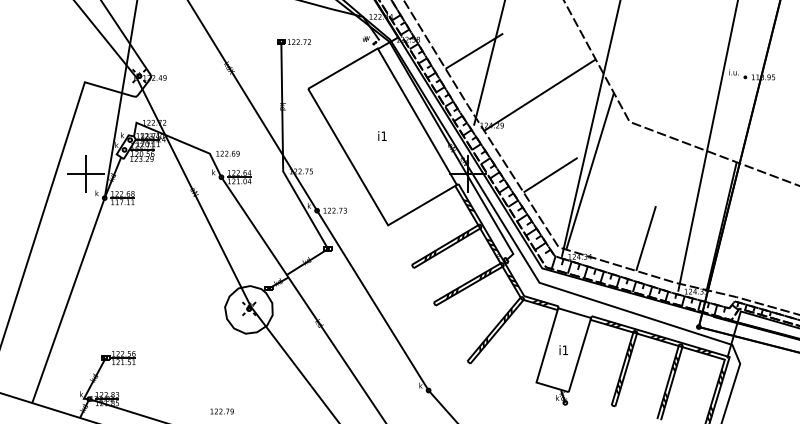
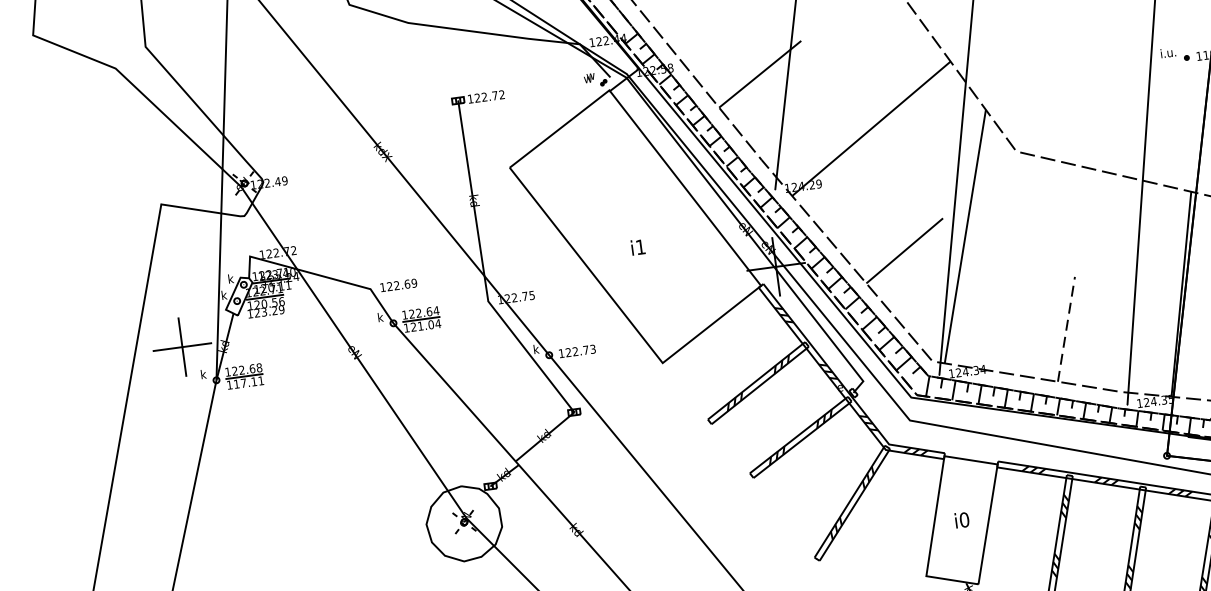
text: (382, 135) -> (638, 246), moved
line: (646, 238) -> (1067, 329), solid -> dashed
text: (565, 350) -> (964, 520), i1 -> i0

